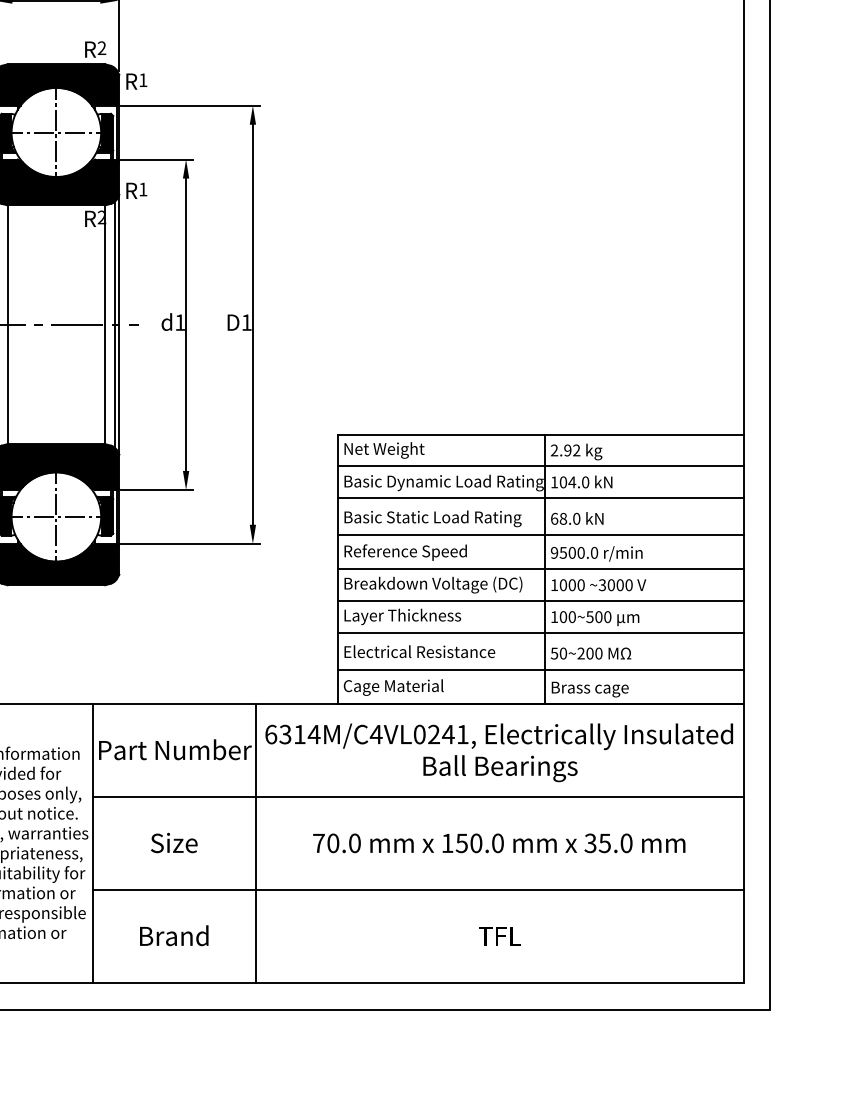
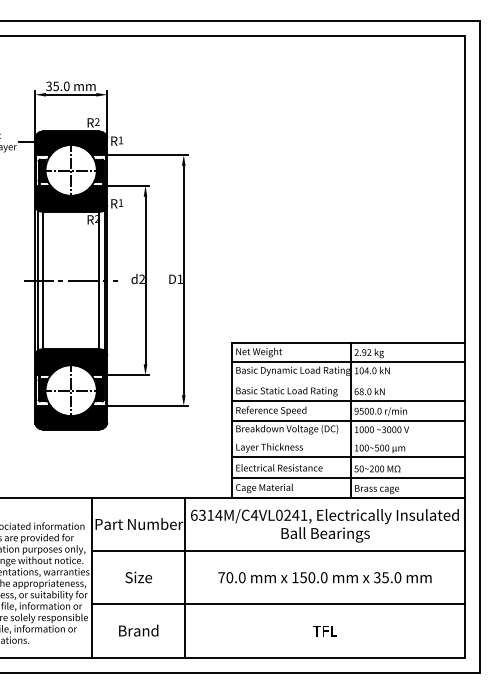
text: (179, 321) -> (141, 278), d1 -> d2
line: (540, 499) -> (348, 380), removed
line: (540, 600) -> (348, 438), removed

